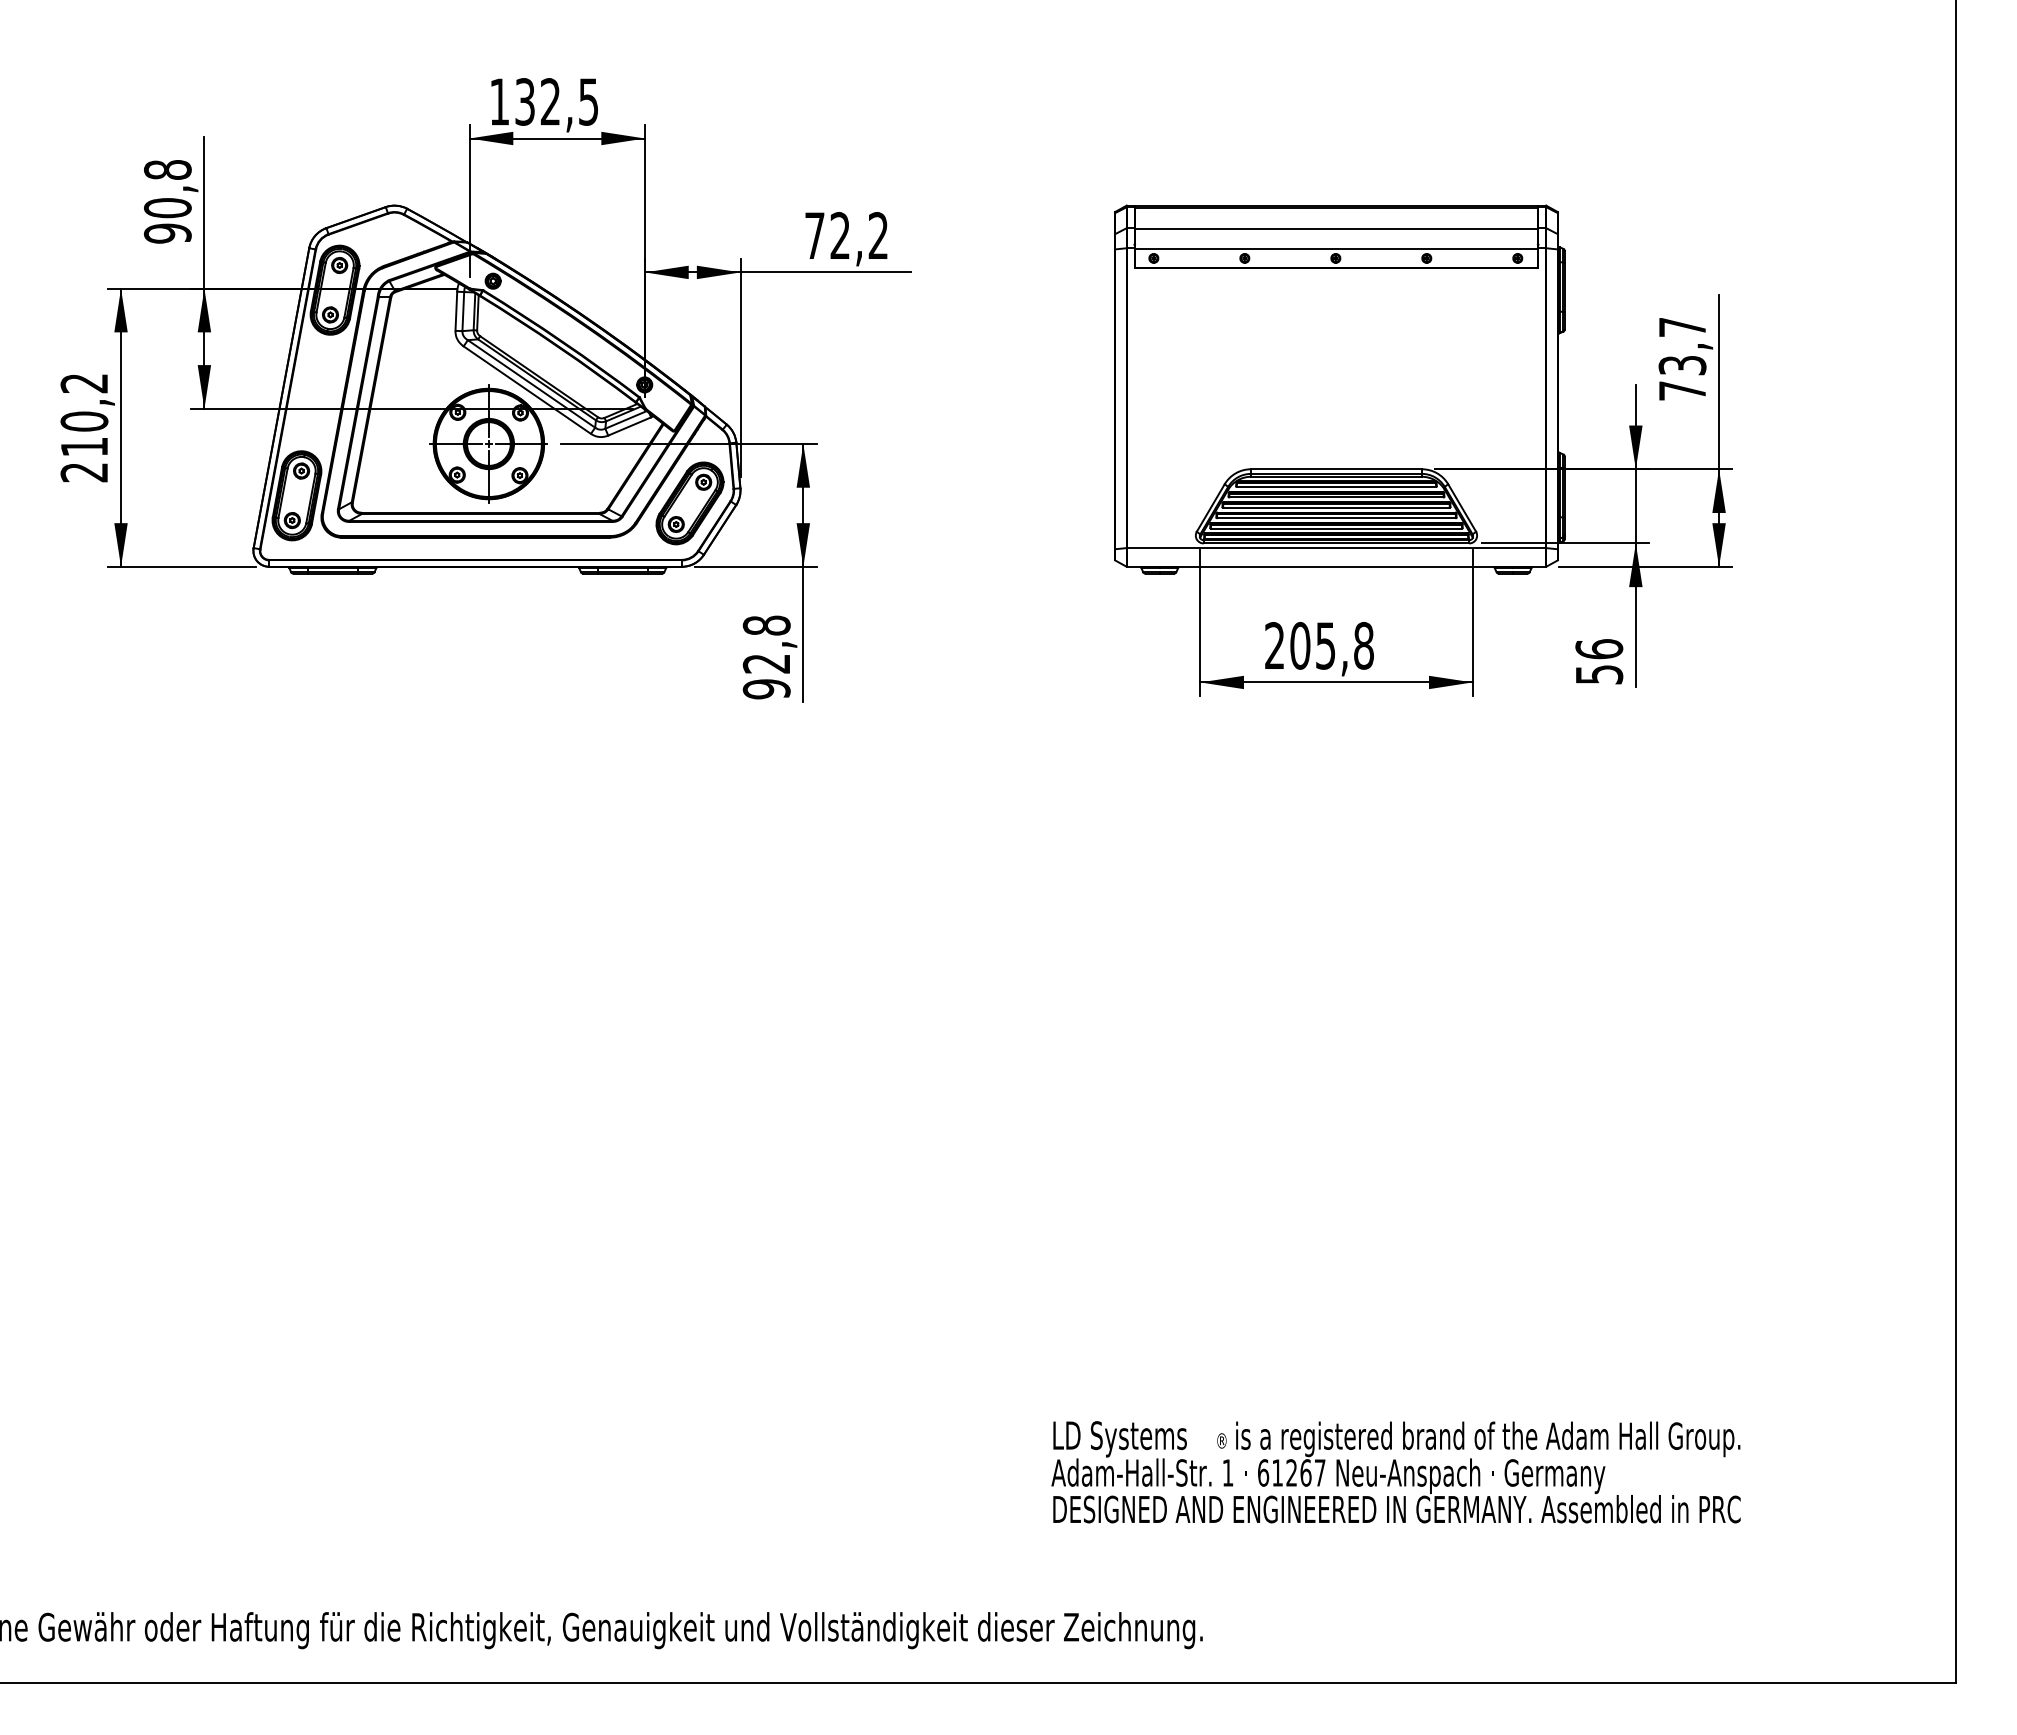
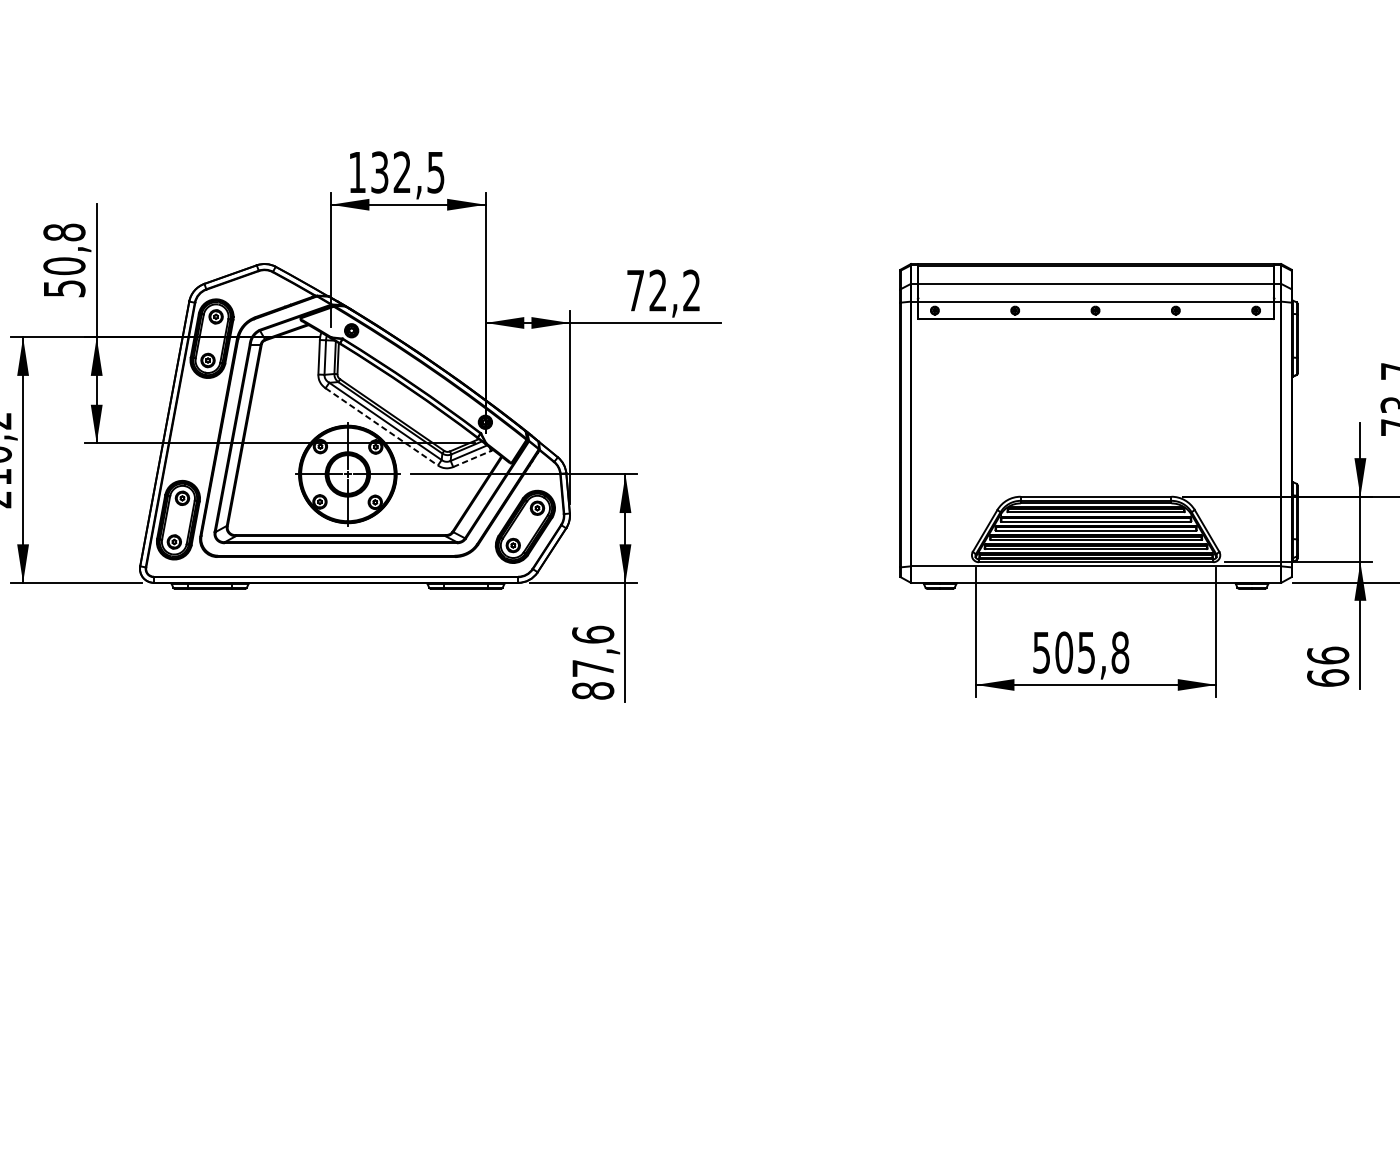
text: (167, 233) -> (64, 288), 90,8 -> 50,8
line: (527, 390) -> (381, 427), solid -> dashed
line: (630, 426) -> (472, 458), solid -> dashed
text: (1274, 645) -> (1041, 652), 205,8 -> 505,8
text: (766, 657) -> (592, 662), 92,8 -> 87,6
text: (1599, 674) -> (1328, 677), 56 -> 66

